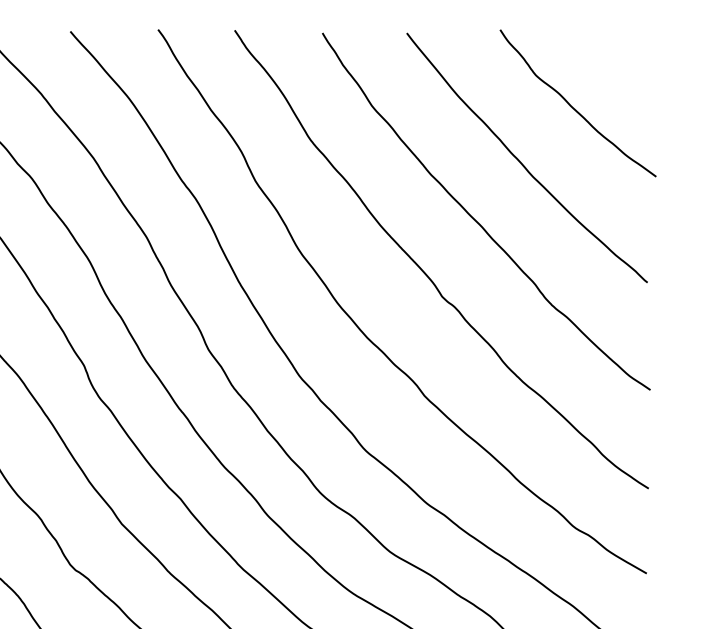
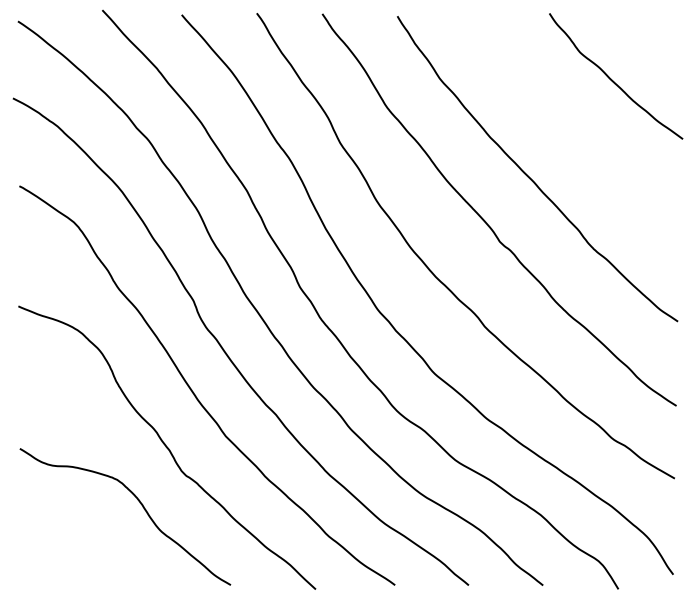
curve: (522, 163) -> (568, 127), removed

